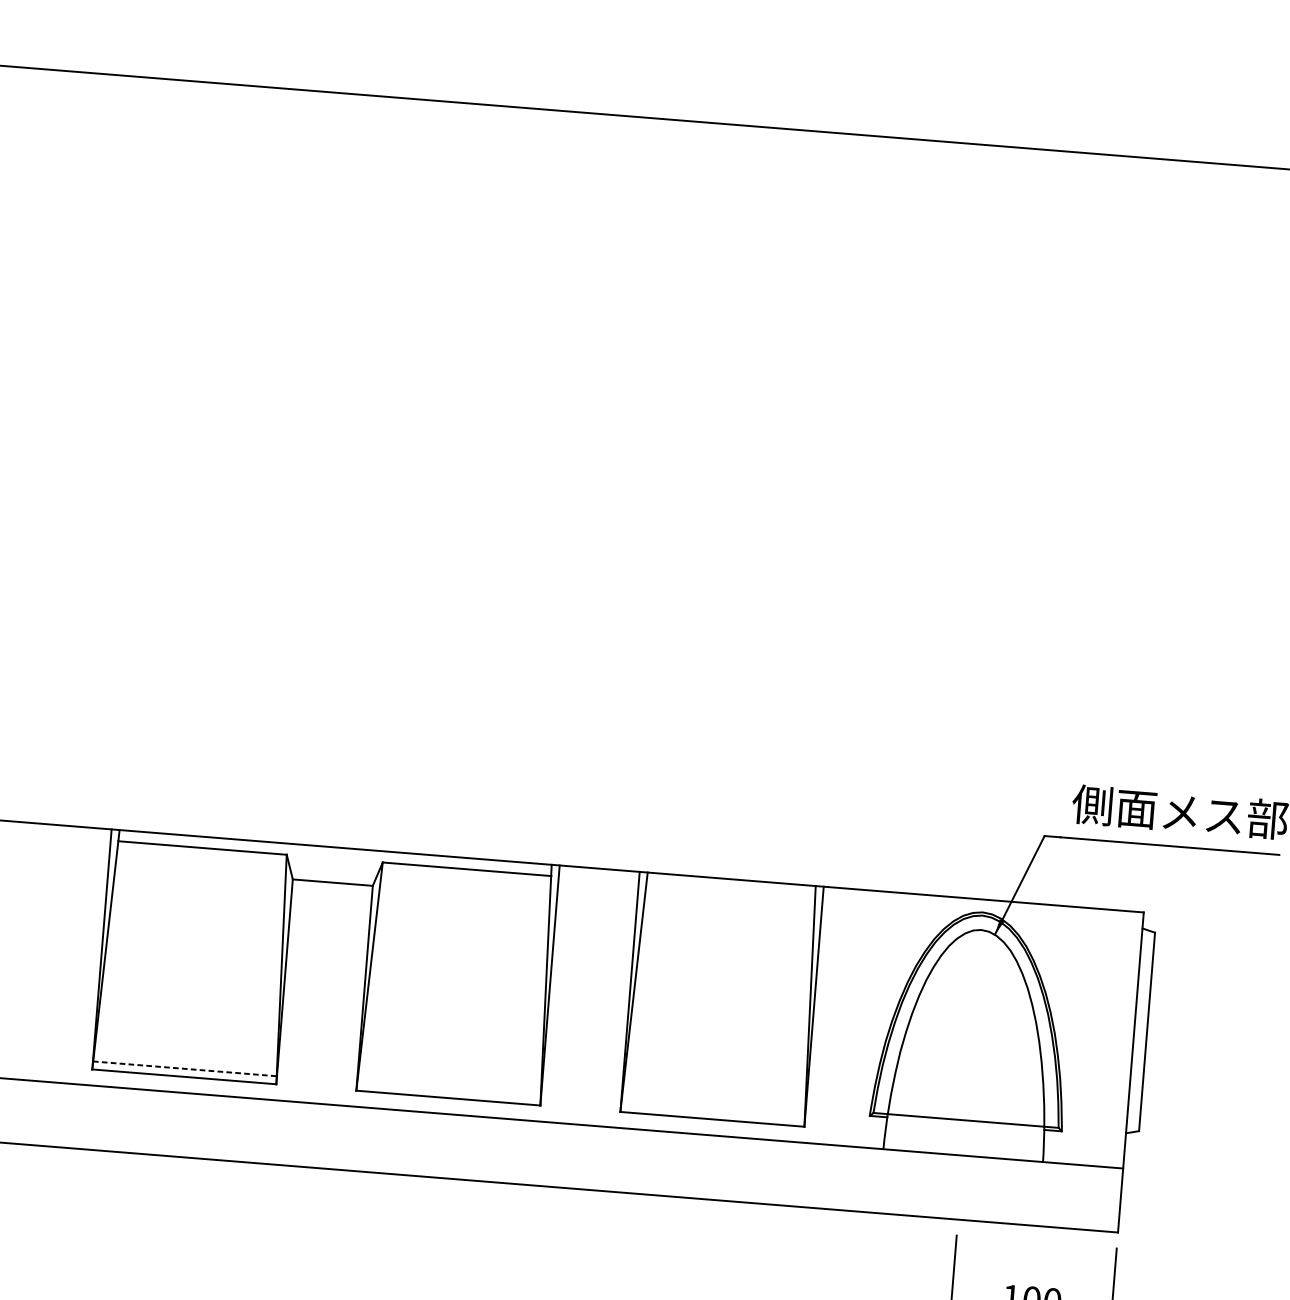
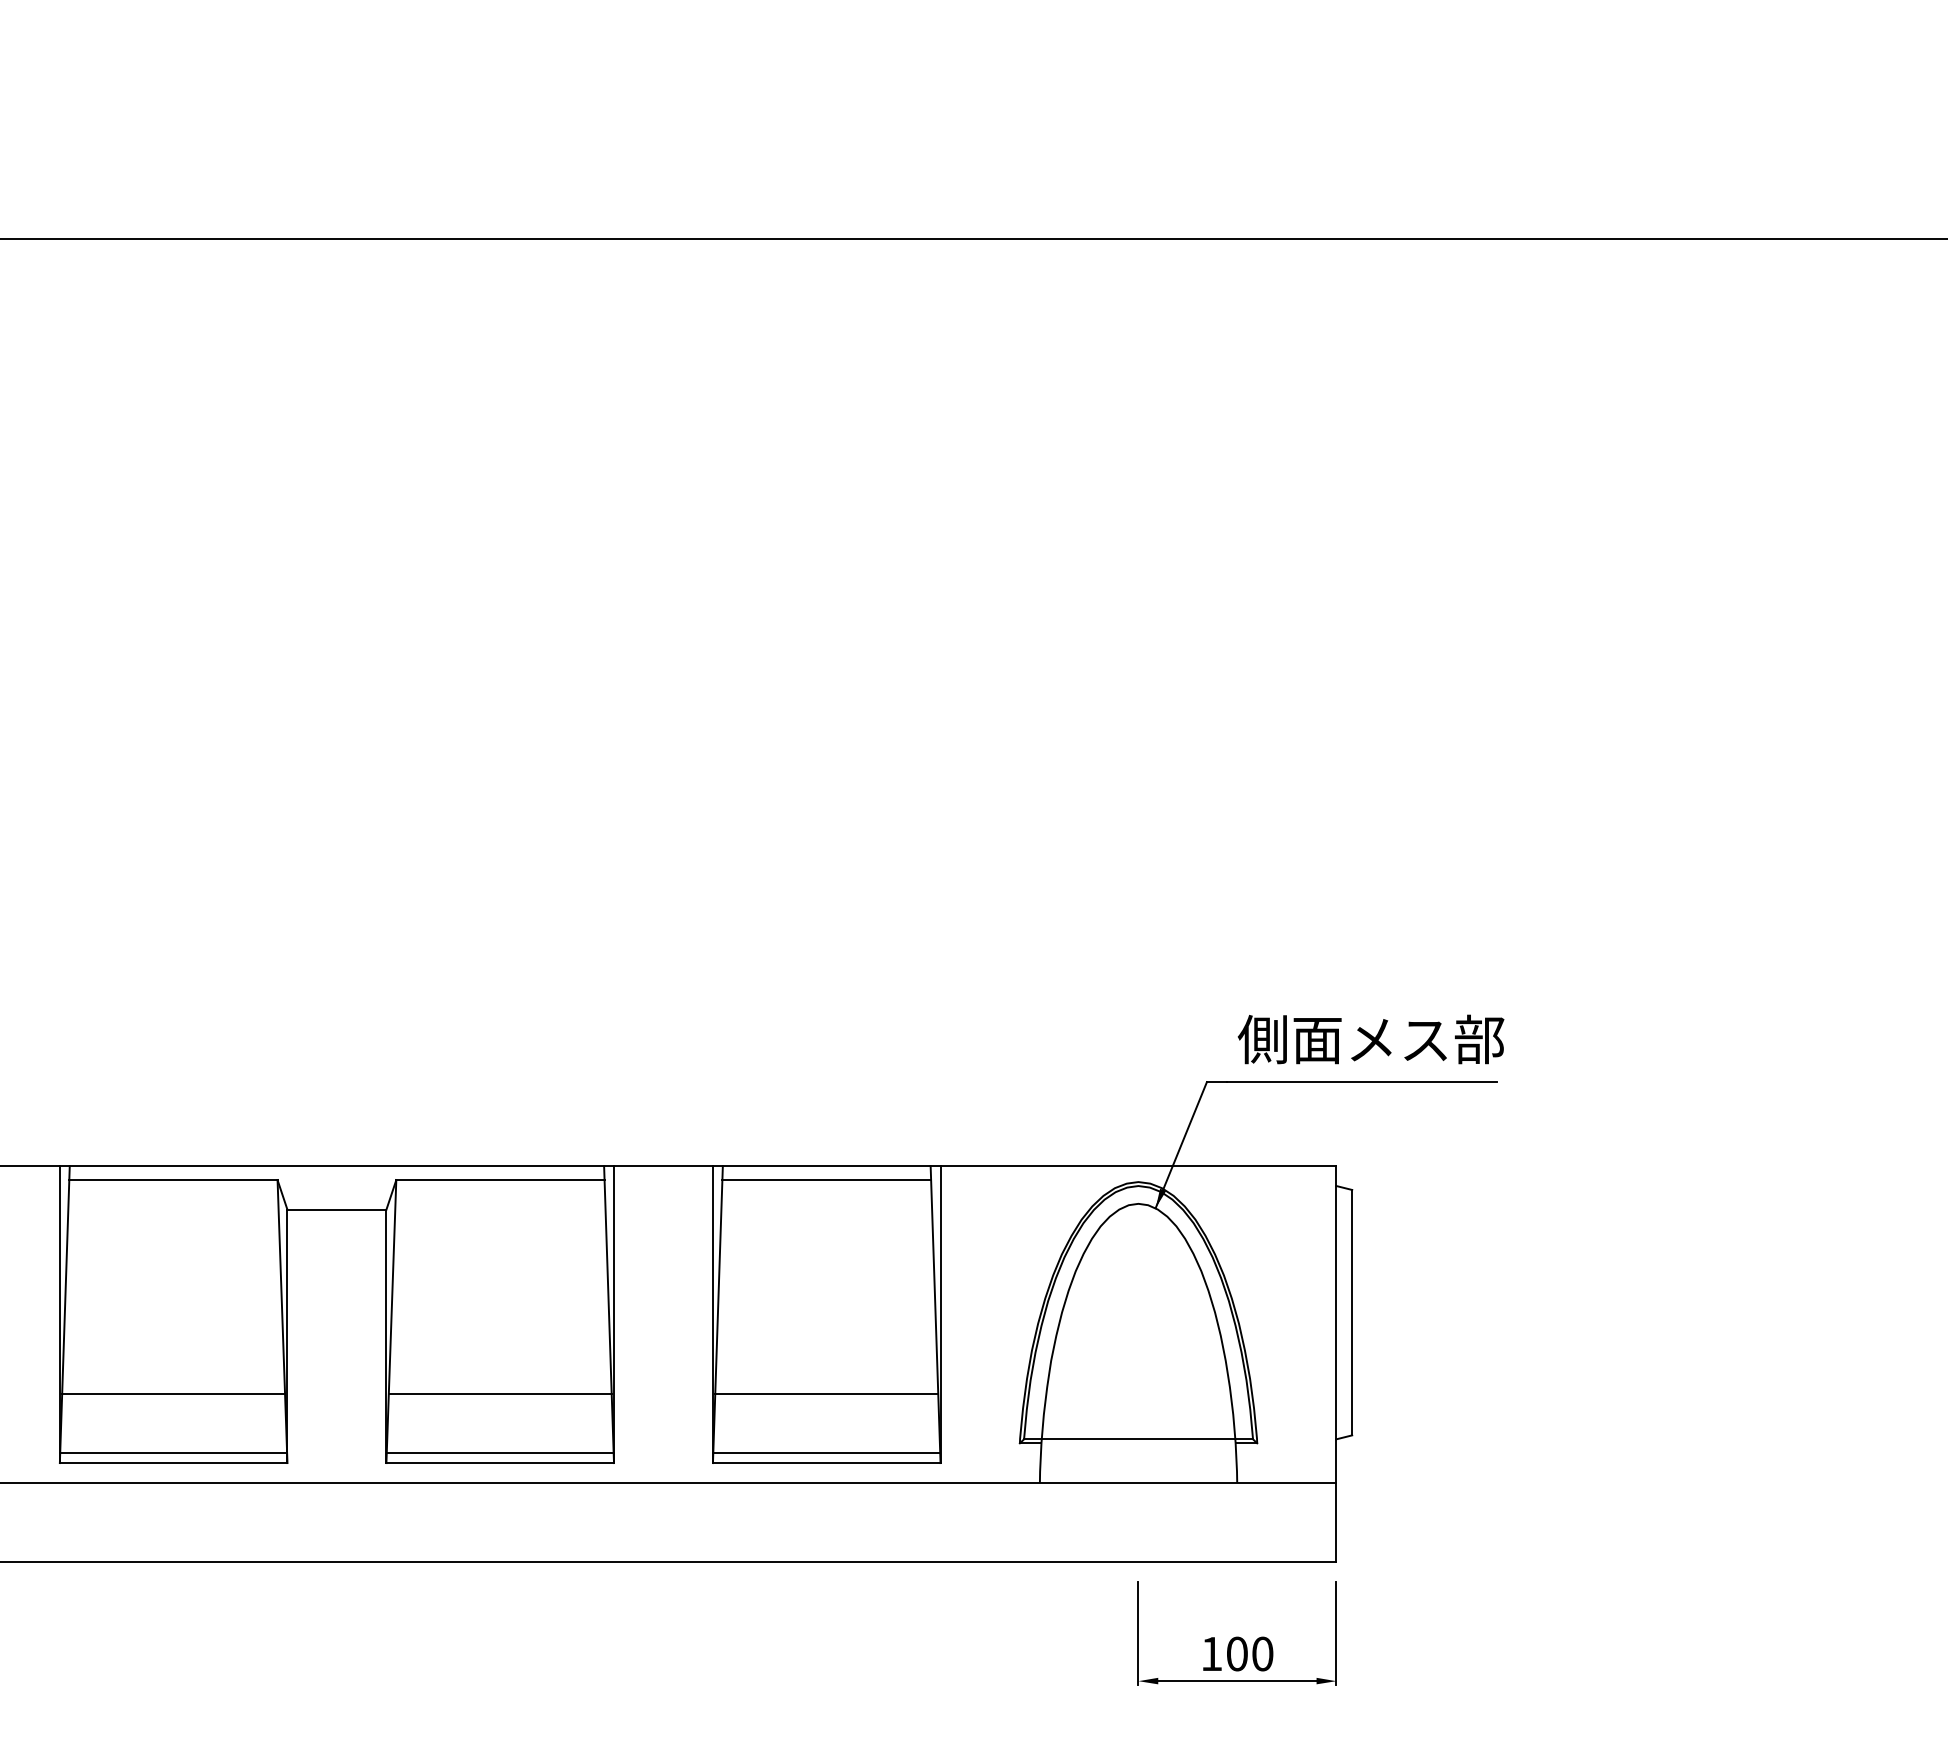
line: (730, 890) -> (826, 1180), added
line: (188, 1020) -> (173, 1393), added
line: (452, 1041) -> (499, 1393), added
line: (716, 1063) -> (826, 1393), added
line: (184, 1069) -> (173, 1453), dashed -> solid
line: (449, 1090) -> (500, 1453), added
line: (712, 1111) -> (826, 1453), added

